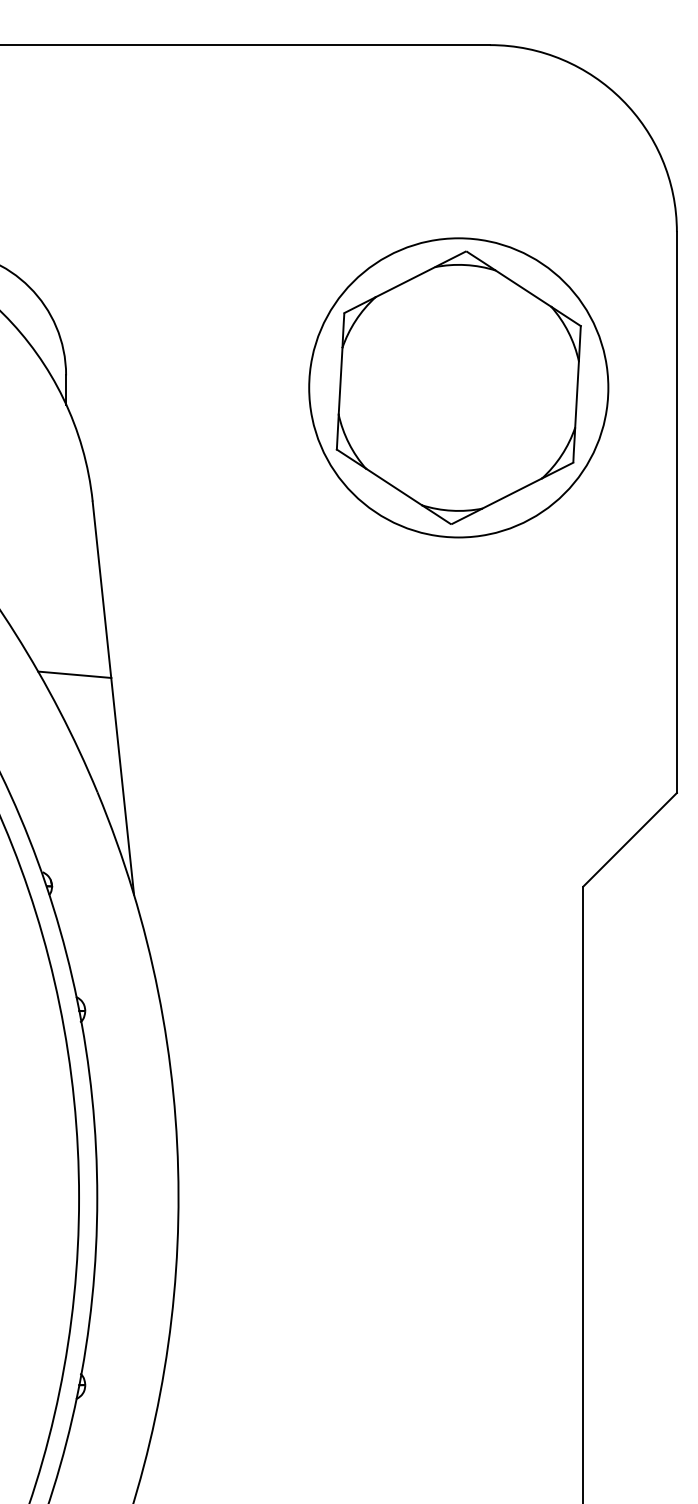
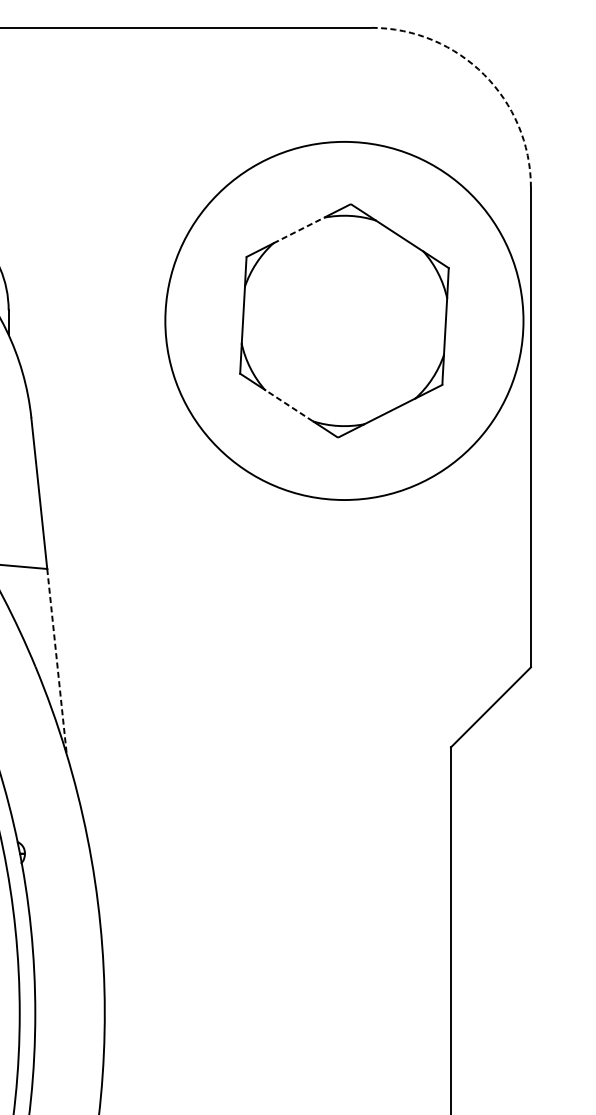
arc: (622, 99) -> (484, 74), solid -> dashed
line: (405, 281) -> (298, 229), solid -> dashed
circle: (458, 387) -> (344, 320), size x1.4
line: (393, 486) -> (288, 405), solid -> dashed
line: (122, 786) -> (56, 661), solid -> dashed

